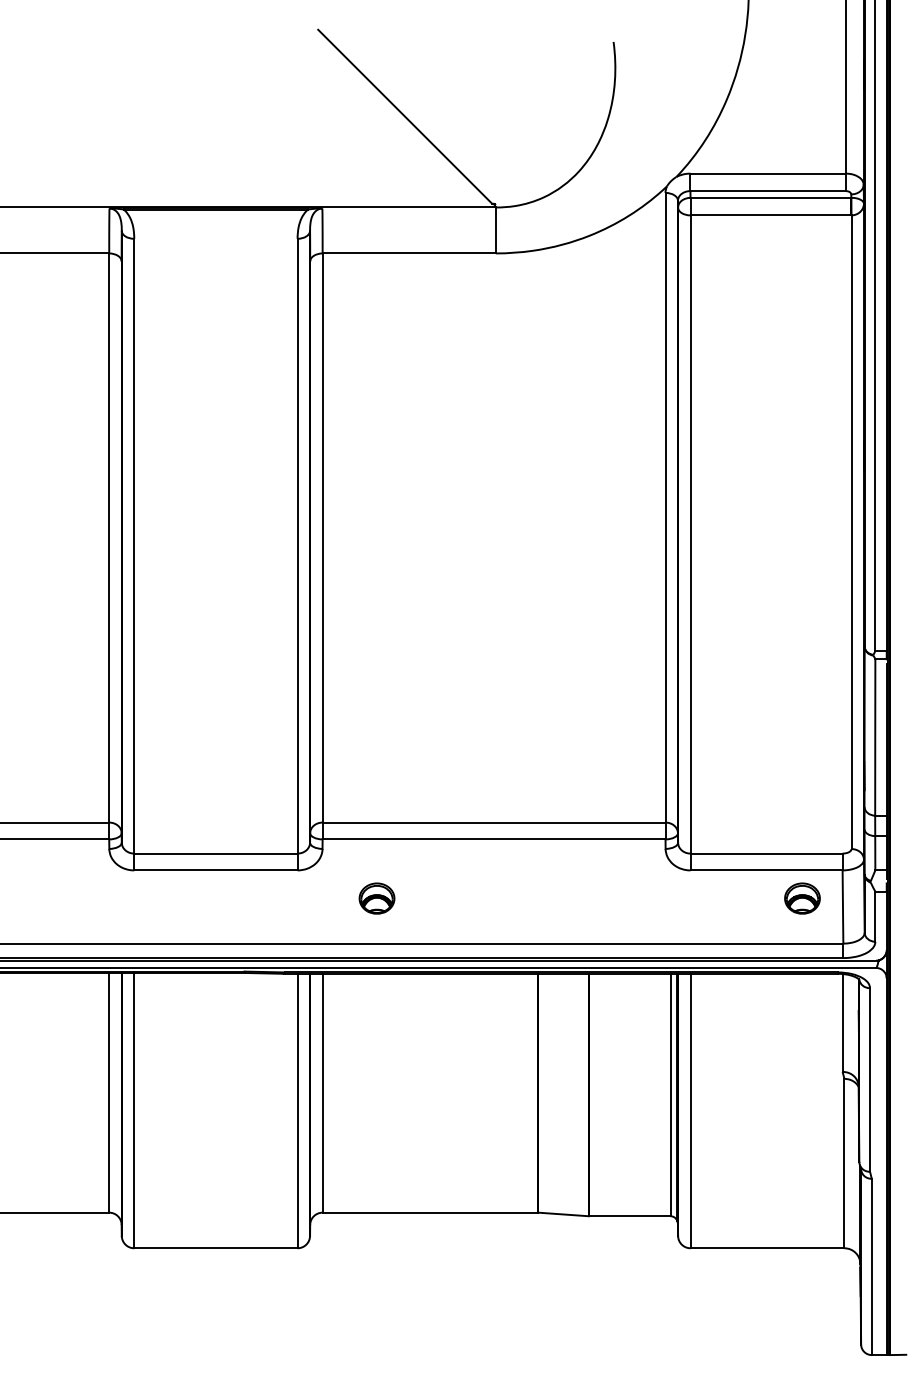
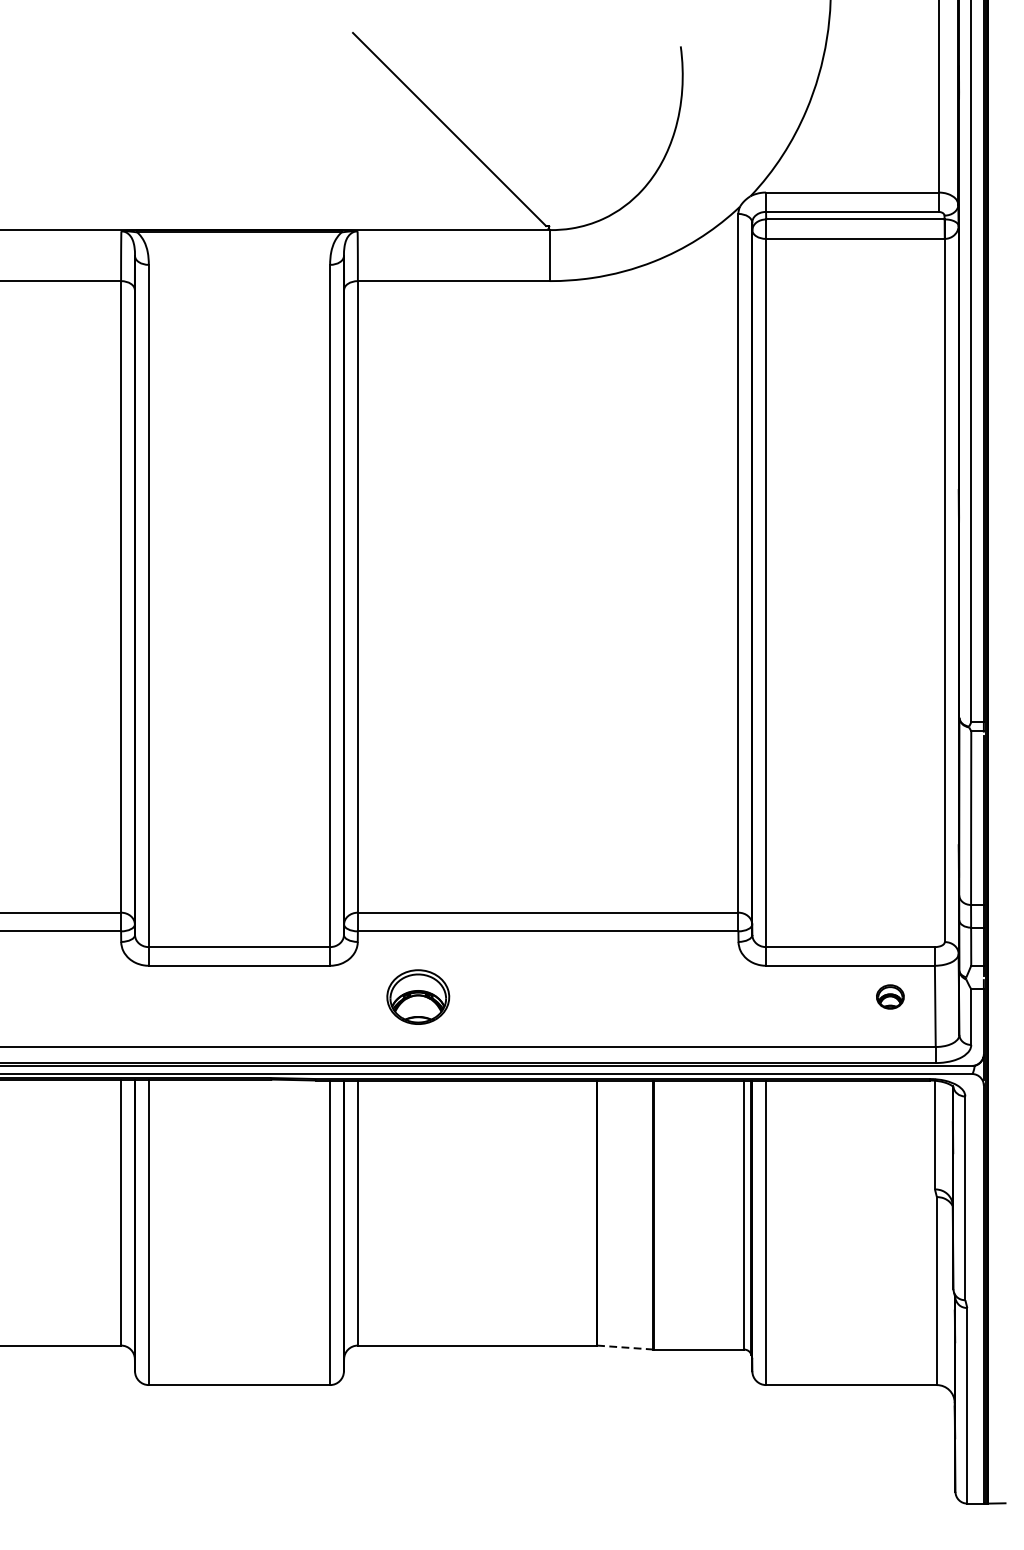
part: (376, 898) -> (417, 996), size x1.6
part: (802, 898) -> (890, 996), size x0.7
line: (563, 1214) -> (625, 1347), solid -> dashed

